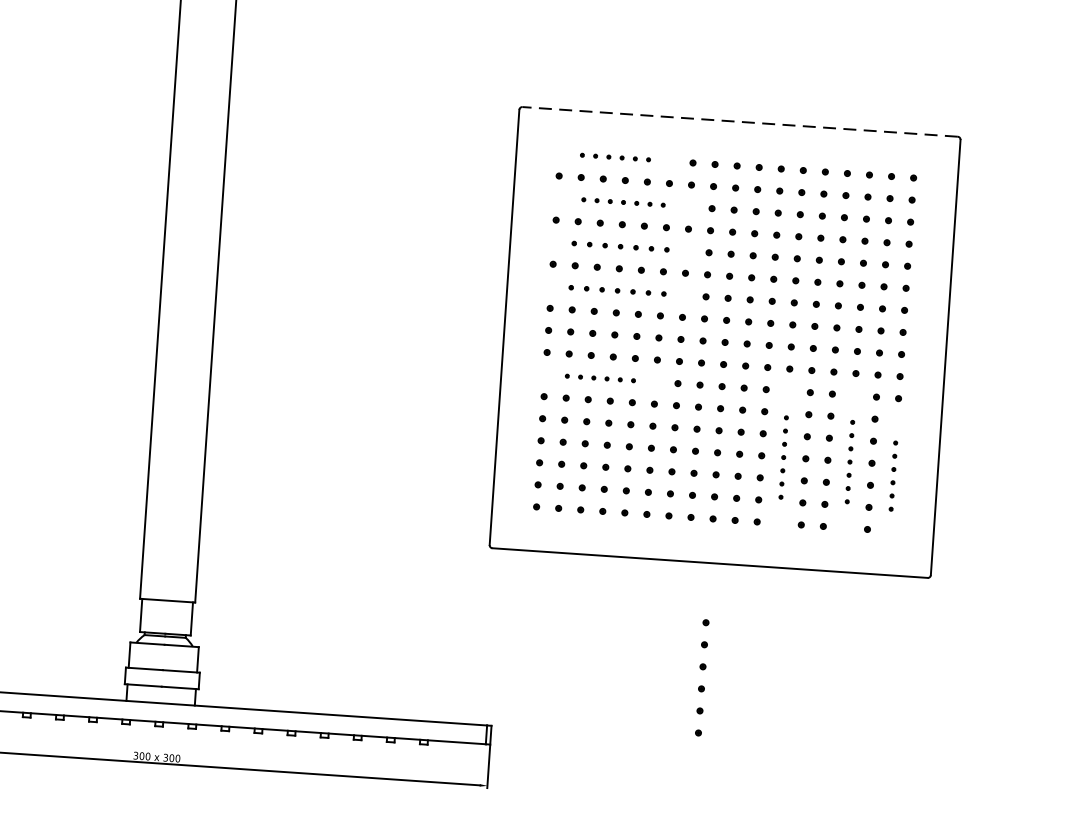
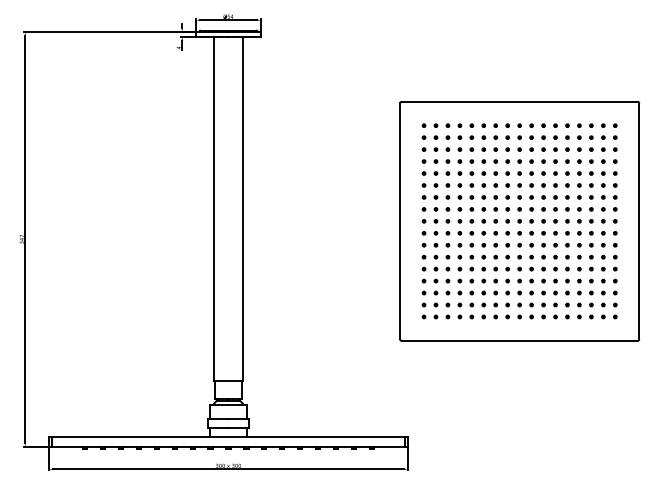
line: (739, 121) -> (519, 101), dashed -> solid
part: (615, 157) -> (453, 125), size x1.67
part: (623, 202) -> (459, 149), size x1.67
part: (620, 246) -> (459, 173), size x1.43
part: (617, 290) -> (459, 197), size x1.43
part: (599, 378) -> (453, 245), size x1.67
part: (783, 457) -> (555, 281), size x1.67
part: (850, 462) -> (591, 281), size x1.67
part: (893, 476) -> (615, 287), size x1.67
part: (701, 678) -> (519, 403), removed

